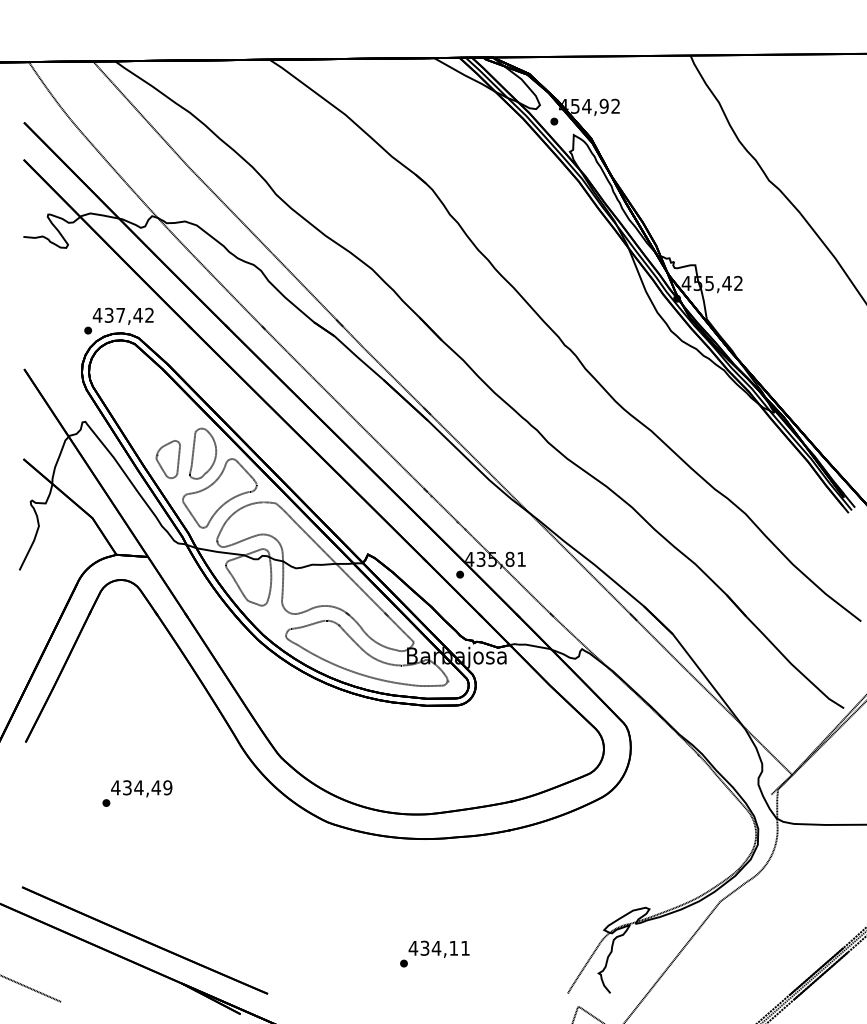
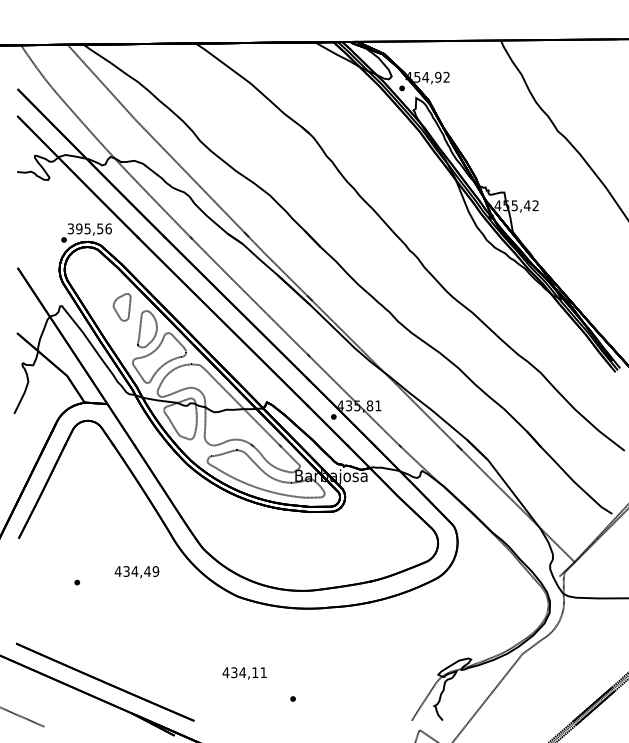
text: (123, 314) -> (89, 228), 437,42 -> 395,56
part: (167, 459) -> (121, 307), moved
text: (141, 788) -> (136, 572), moved
text: (438, 948) -> (244, 672), moved

